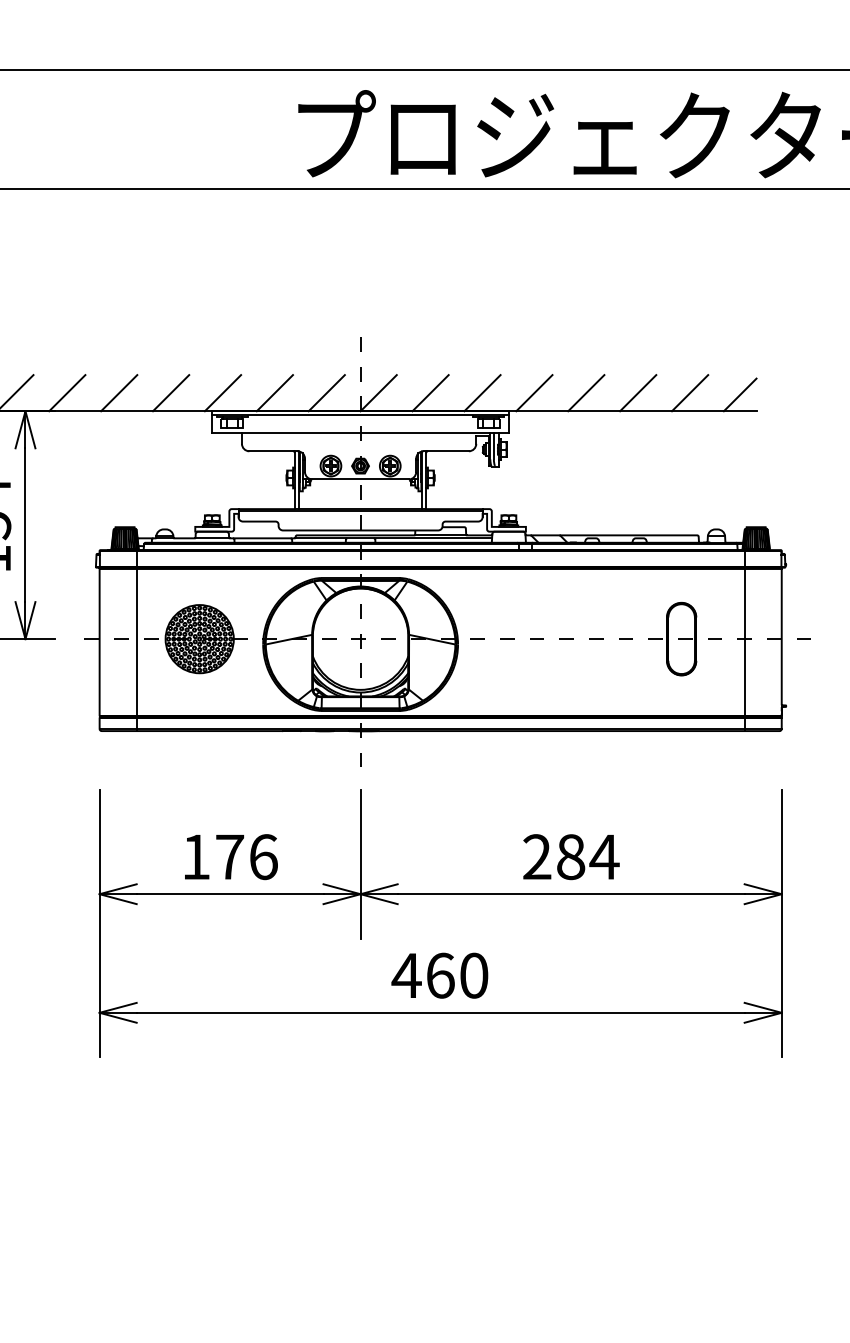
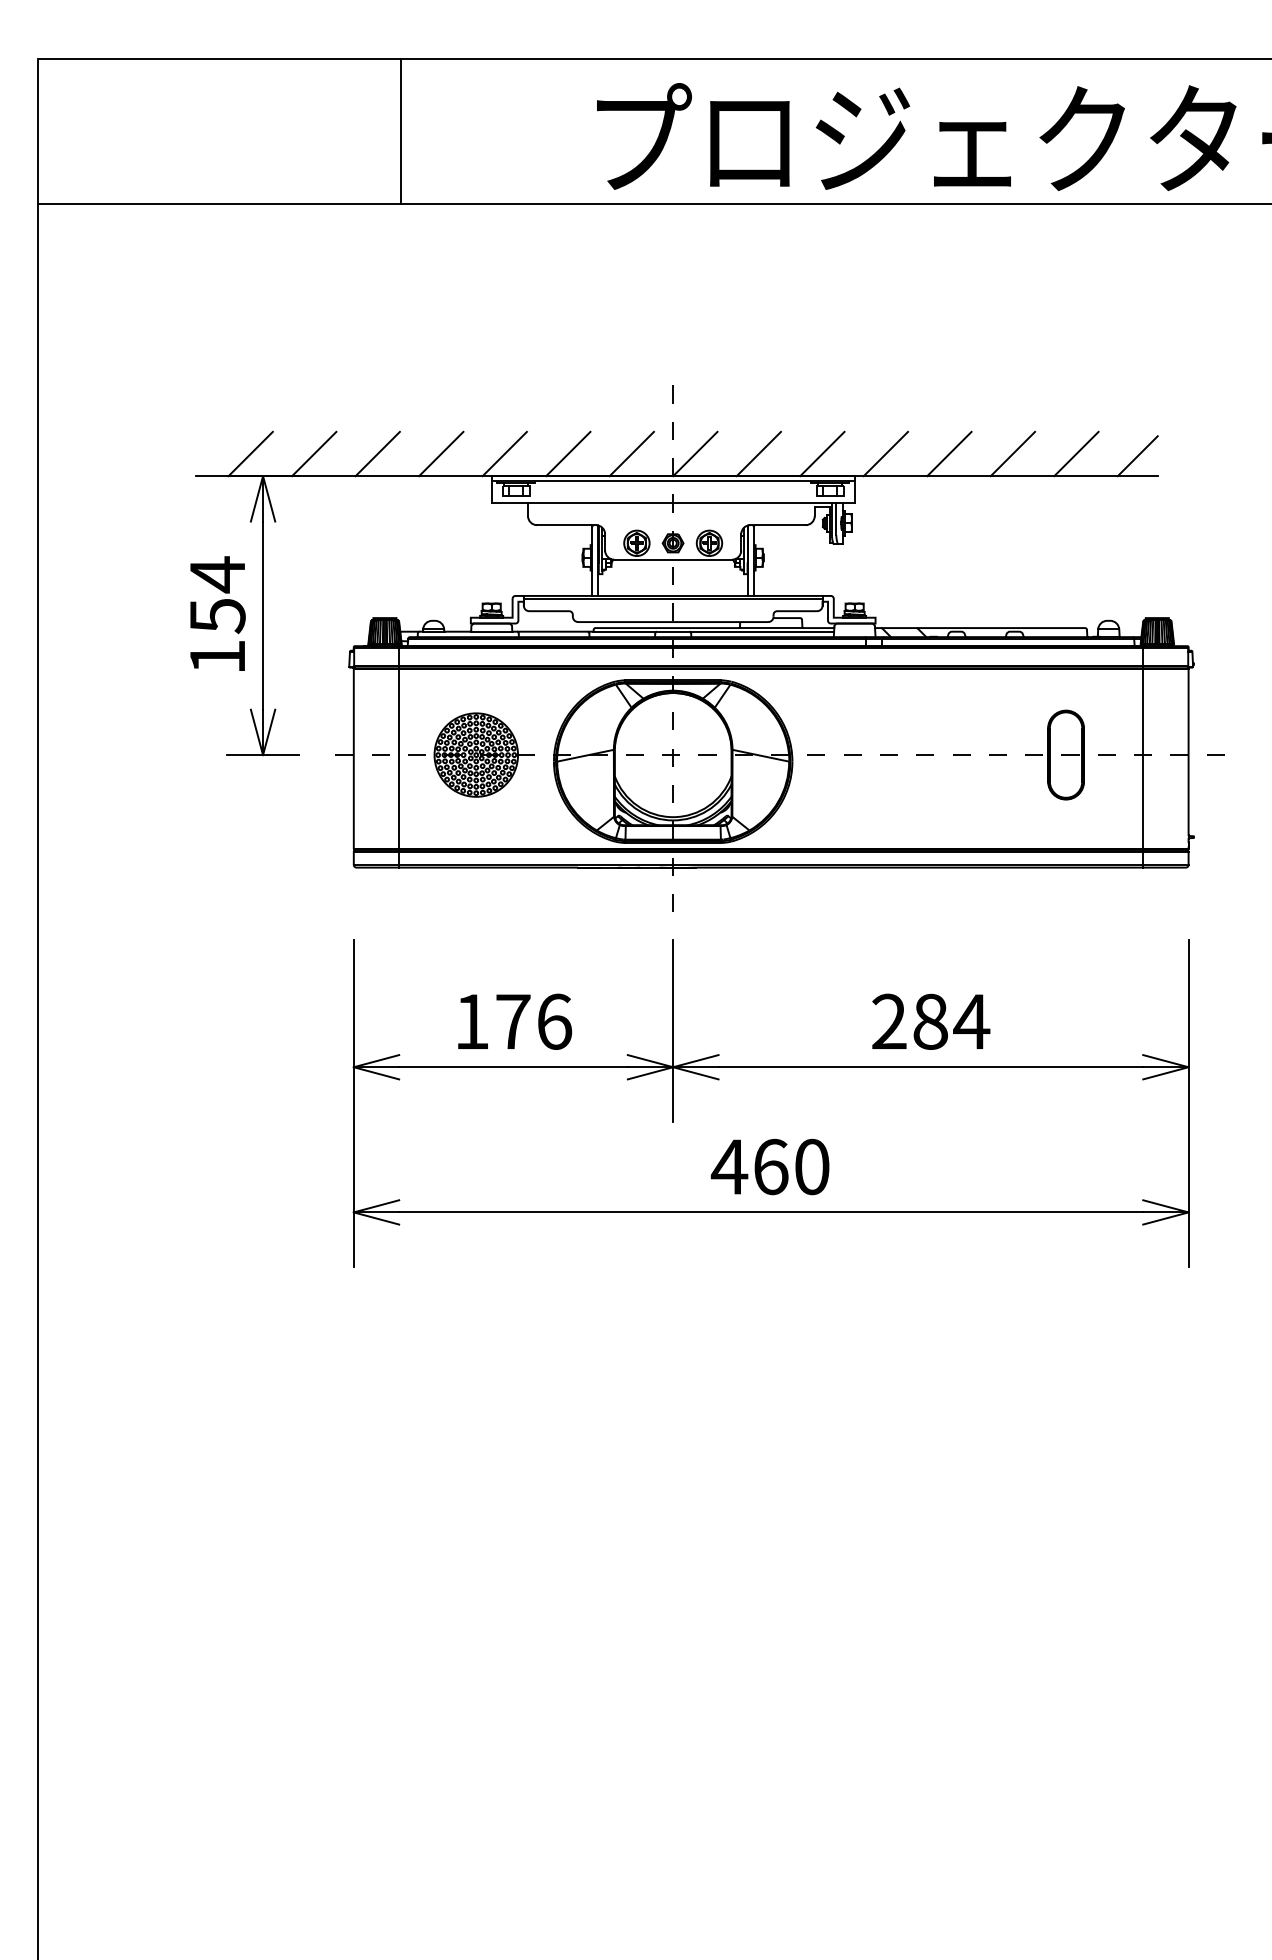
line: (137, 128) -> (400, 130), added

